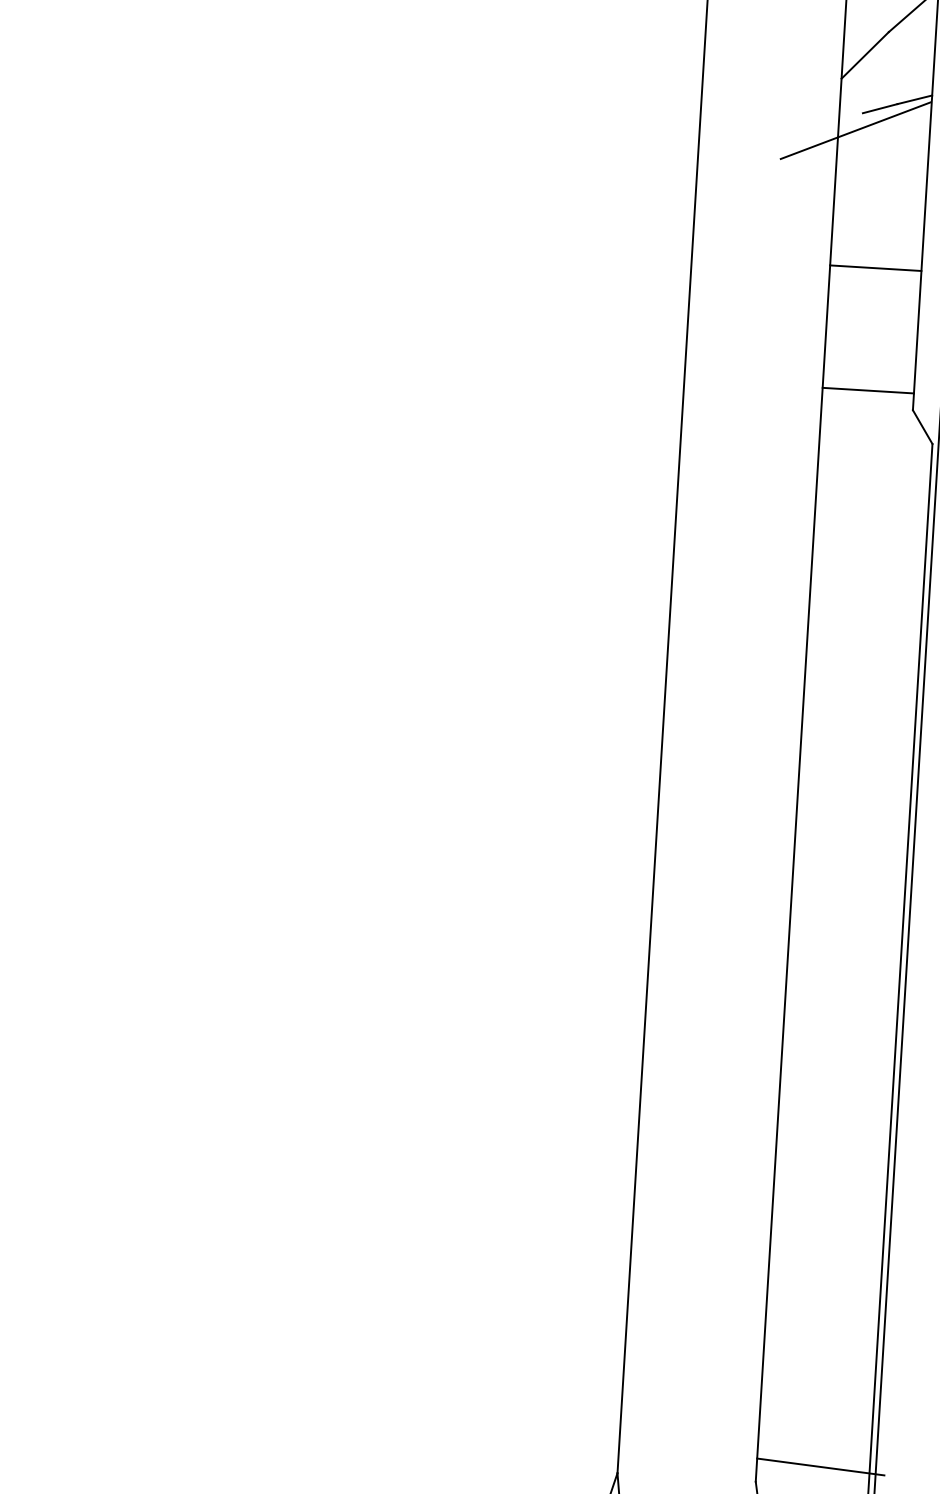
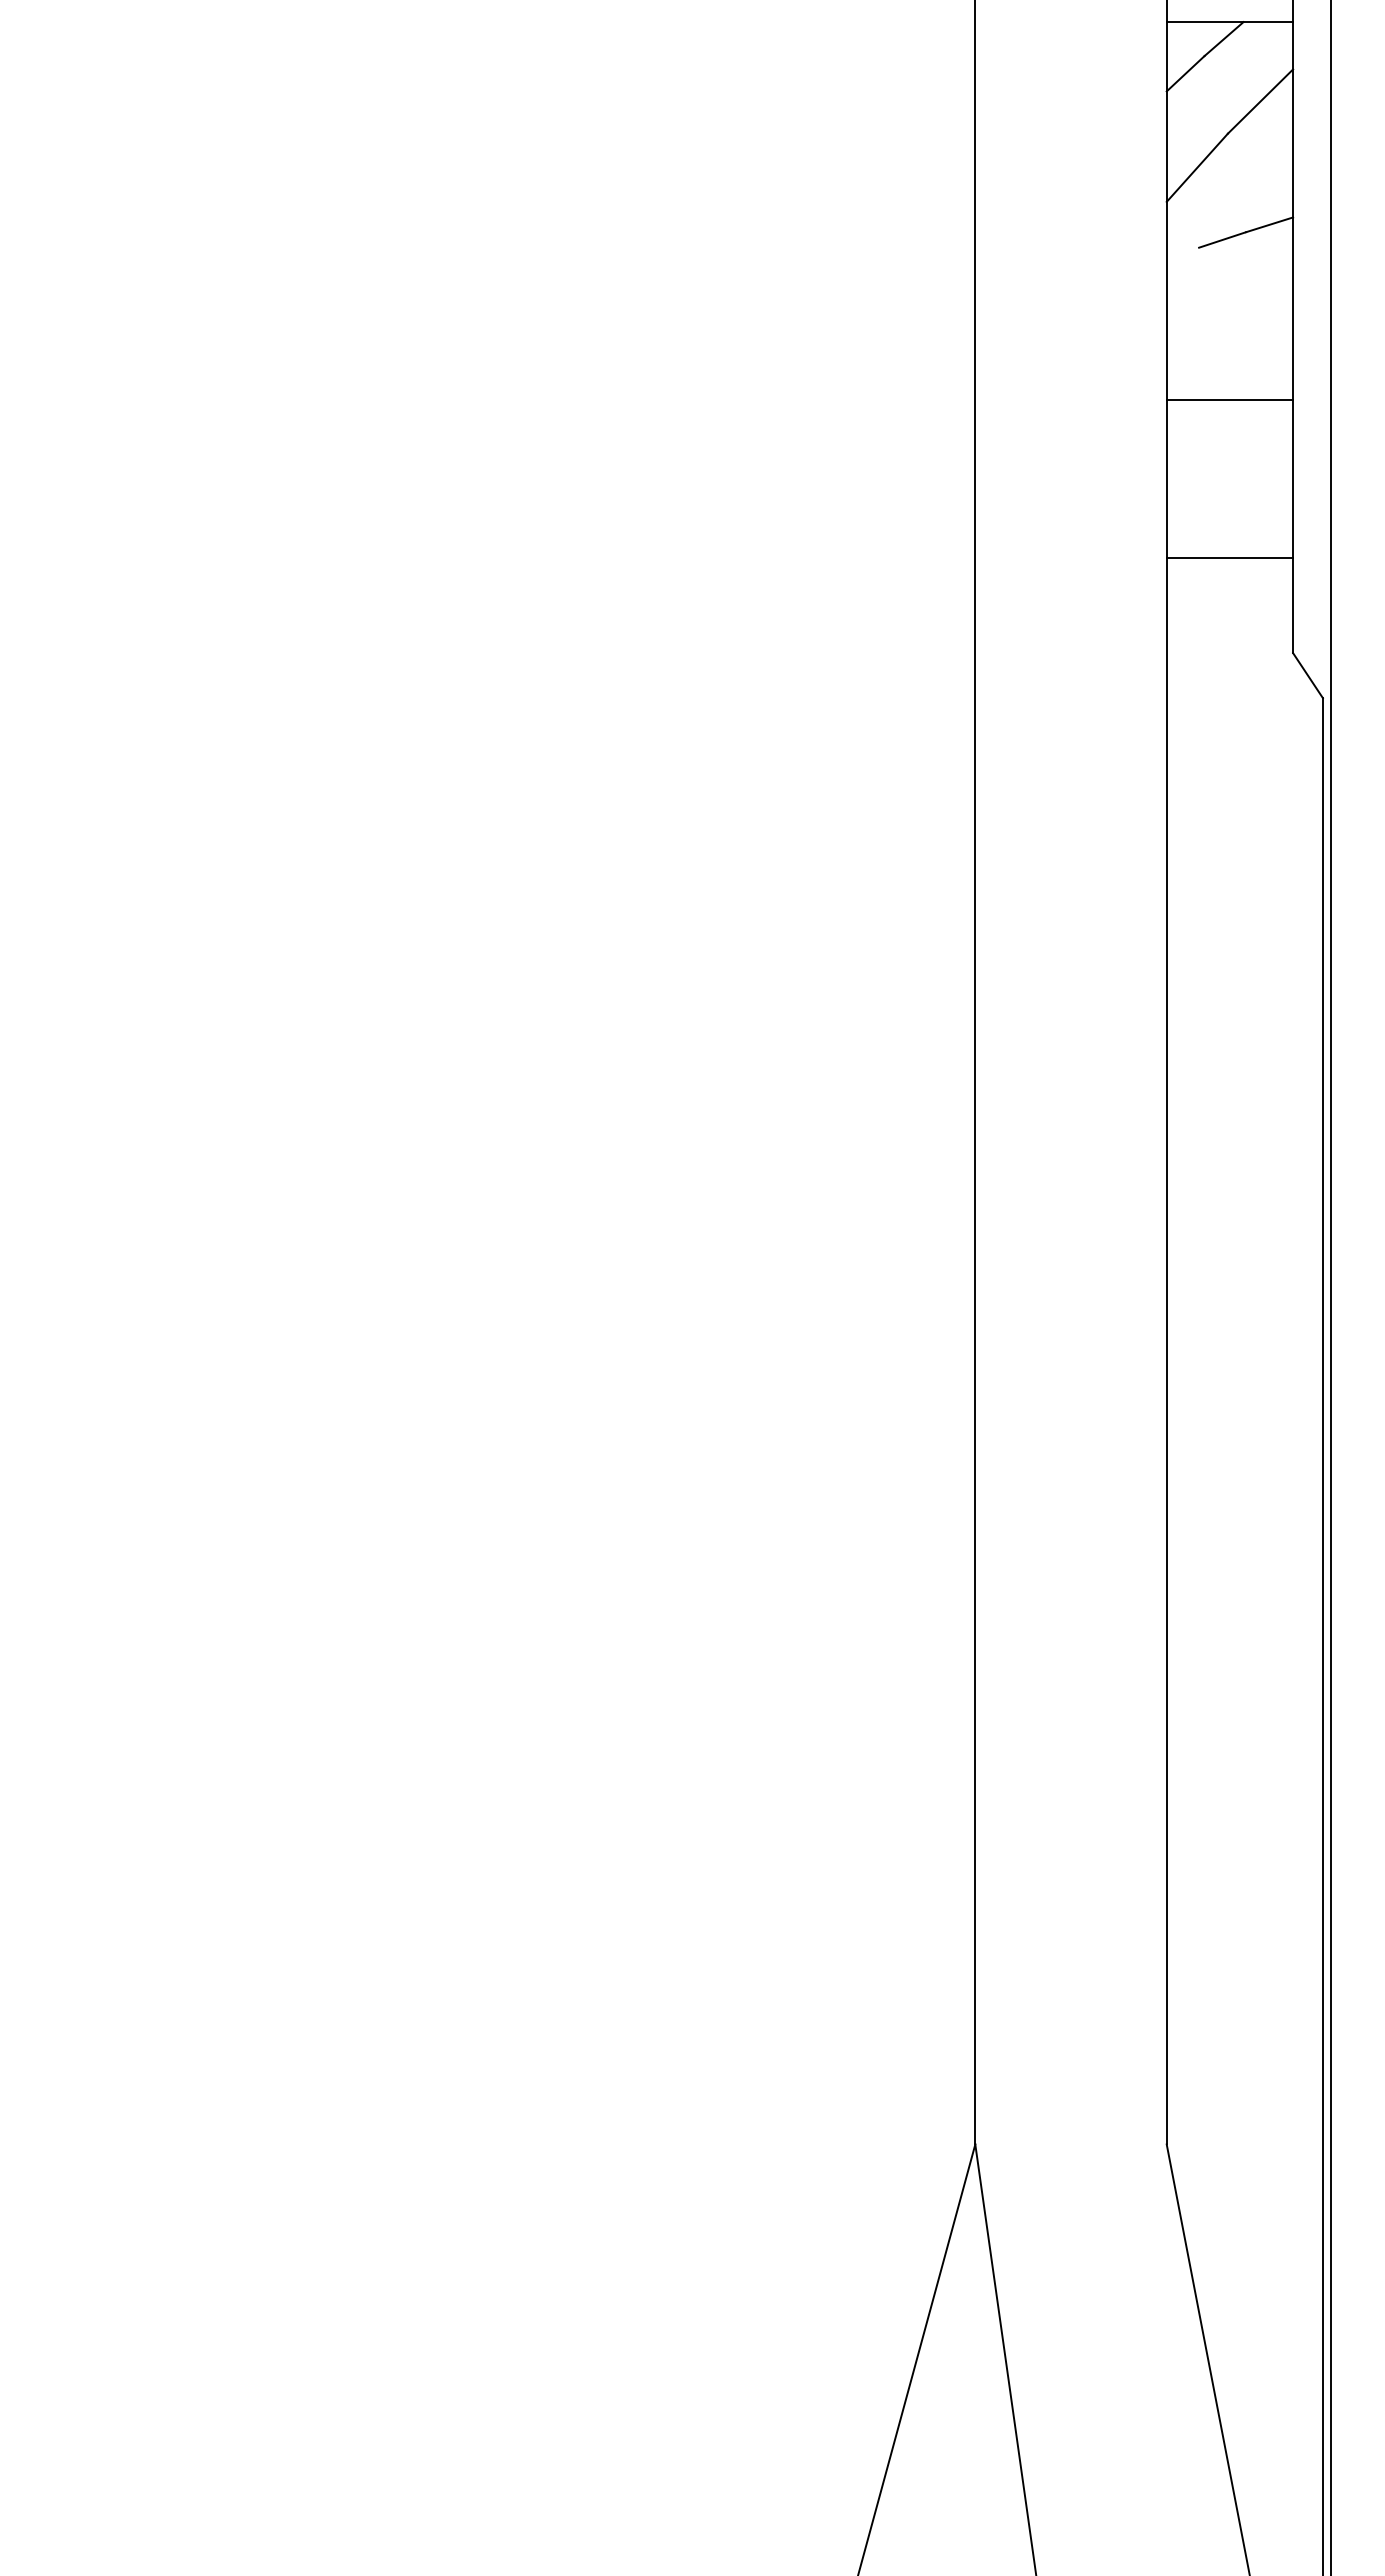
line: (855, 130) -> (1190, 272), removed
line: (875, 268) -> (1229, 400), moved
line: (868, 390) -> (1229, 557), moved
line: (820, 1466) -> (1254, 2118), removed

